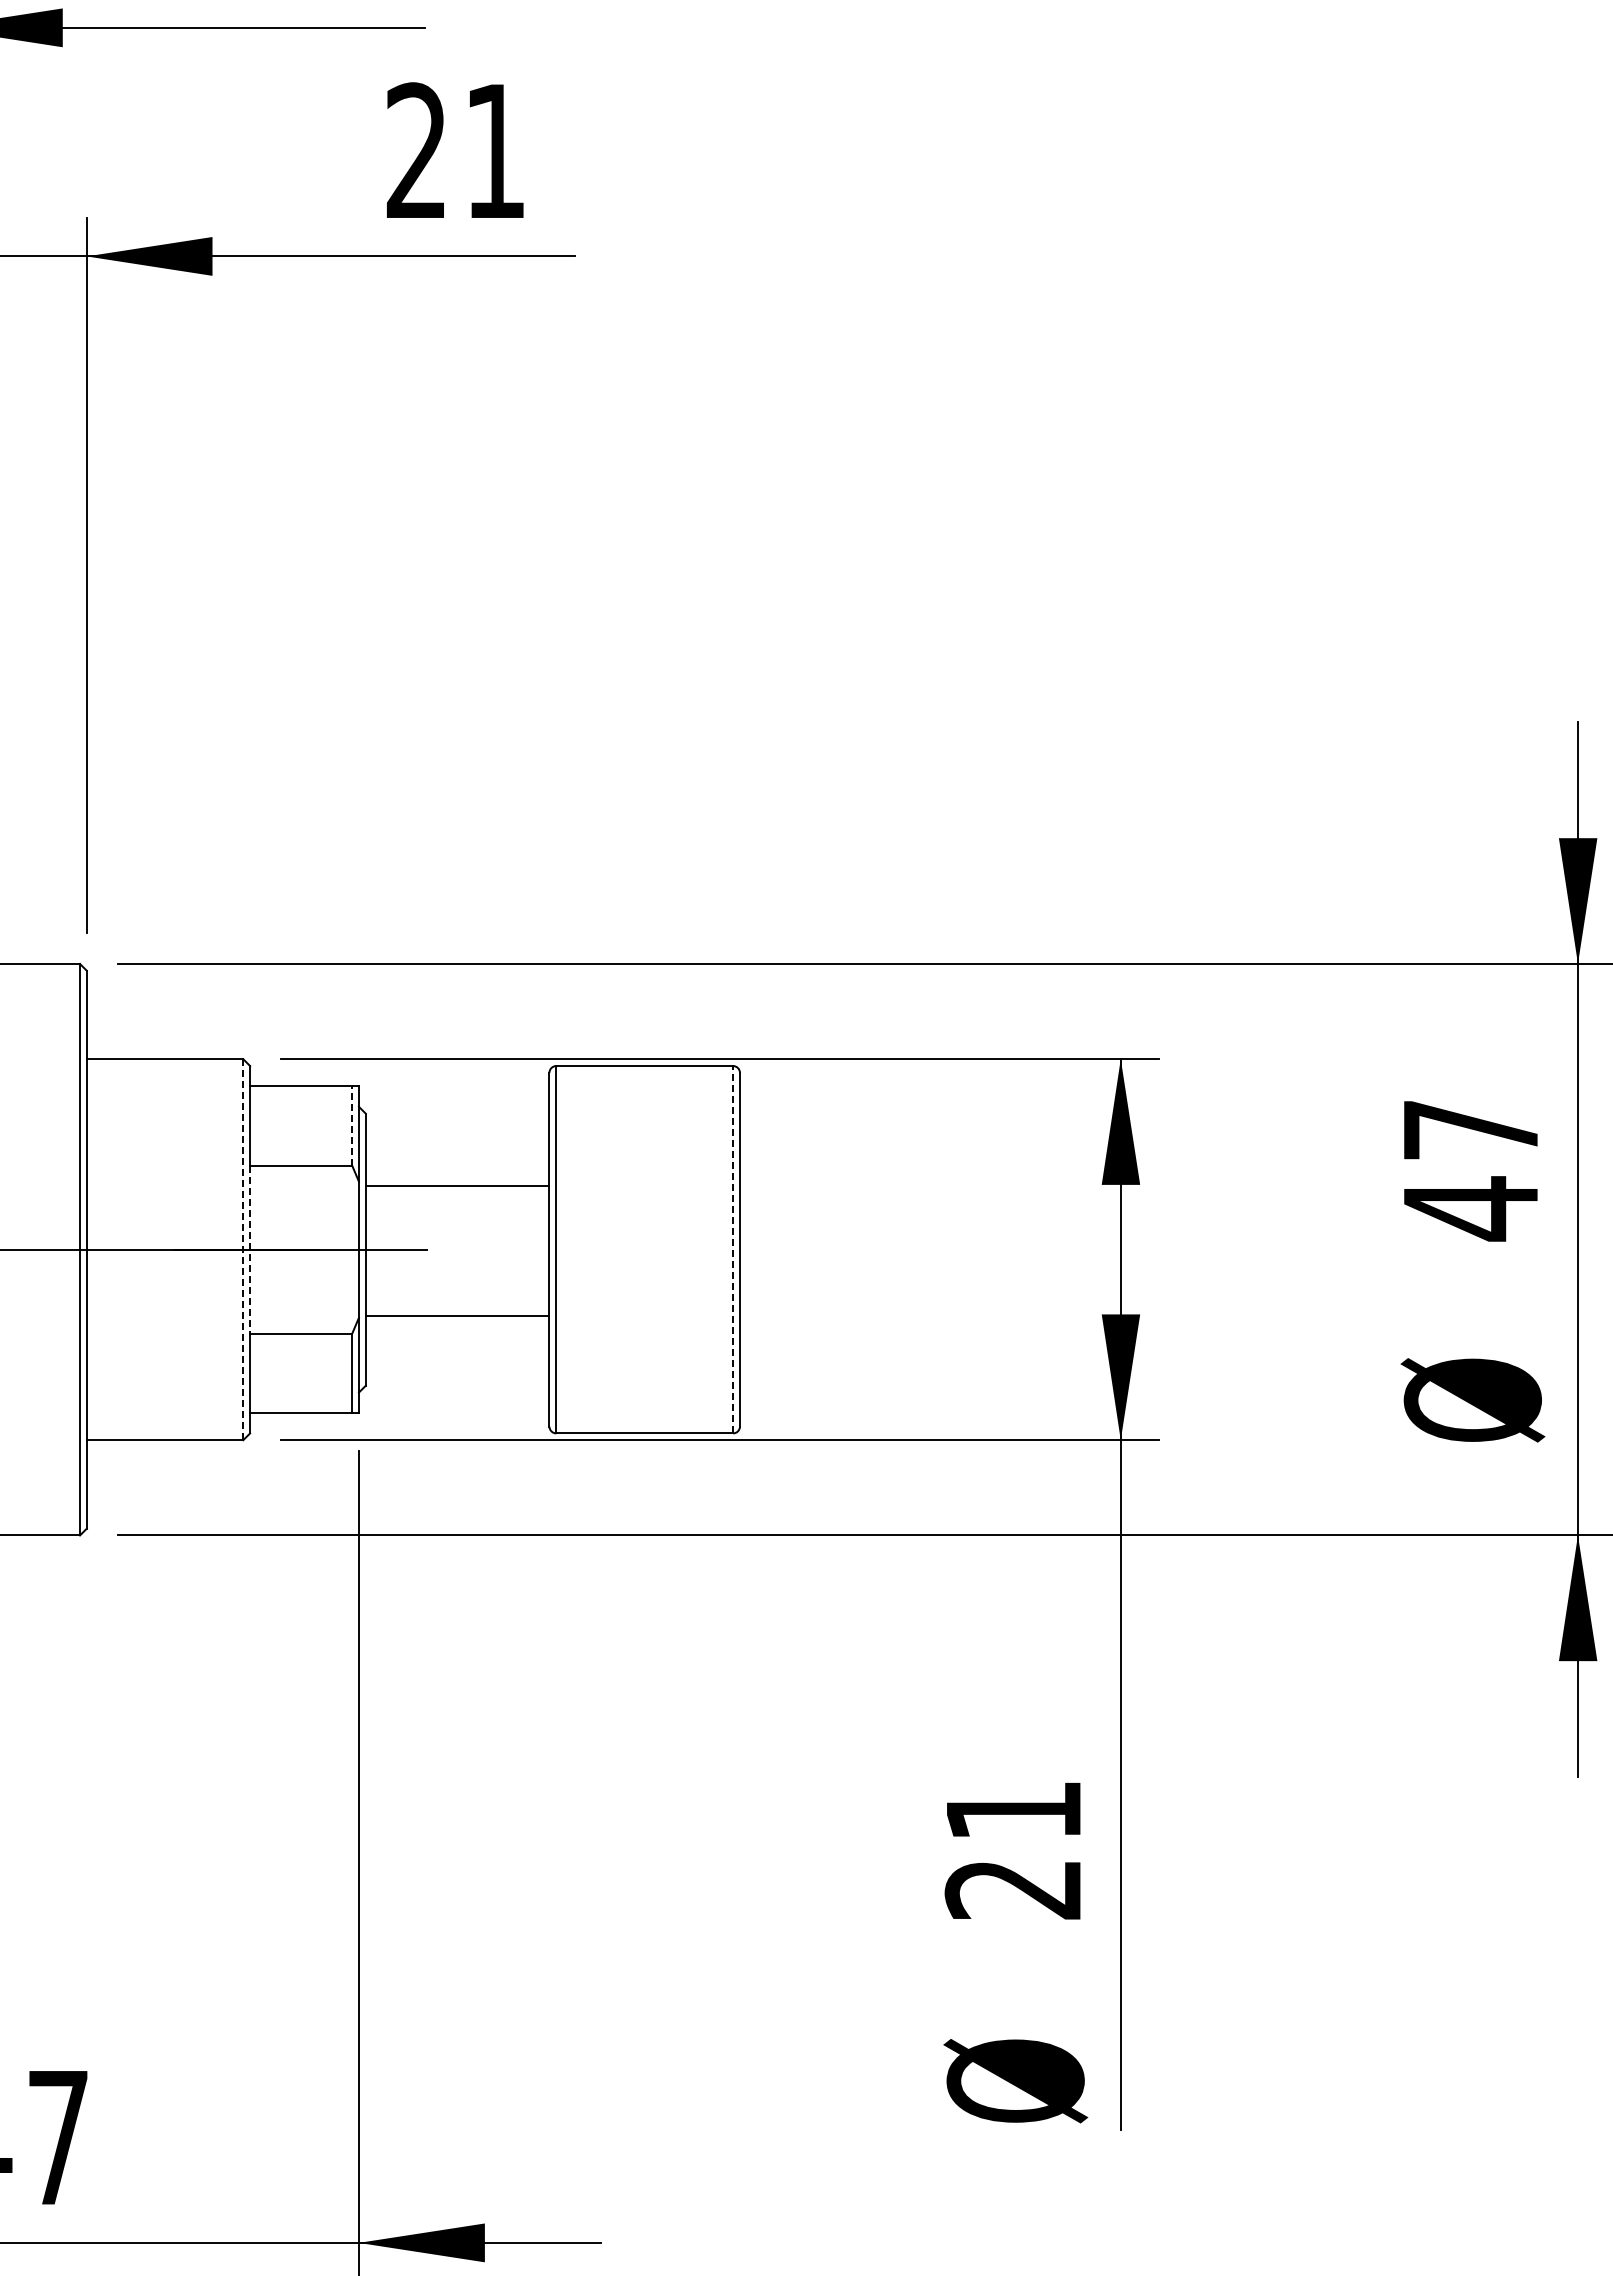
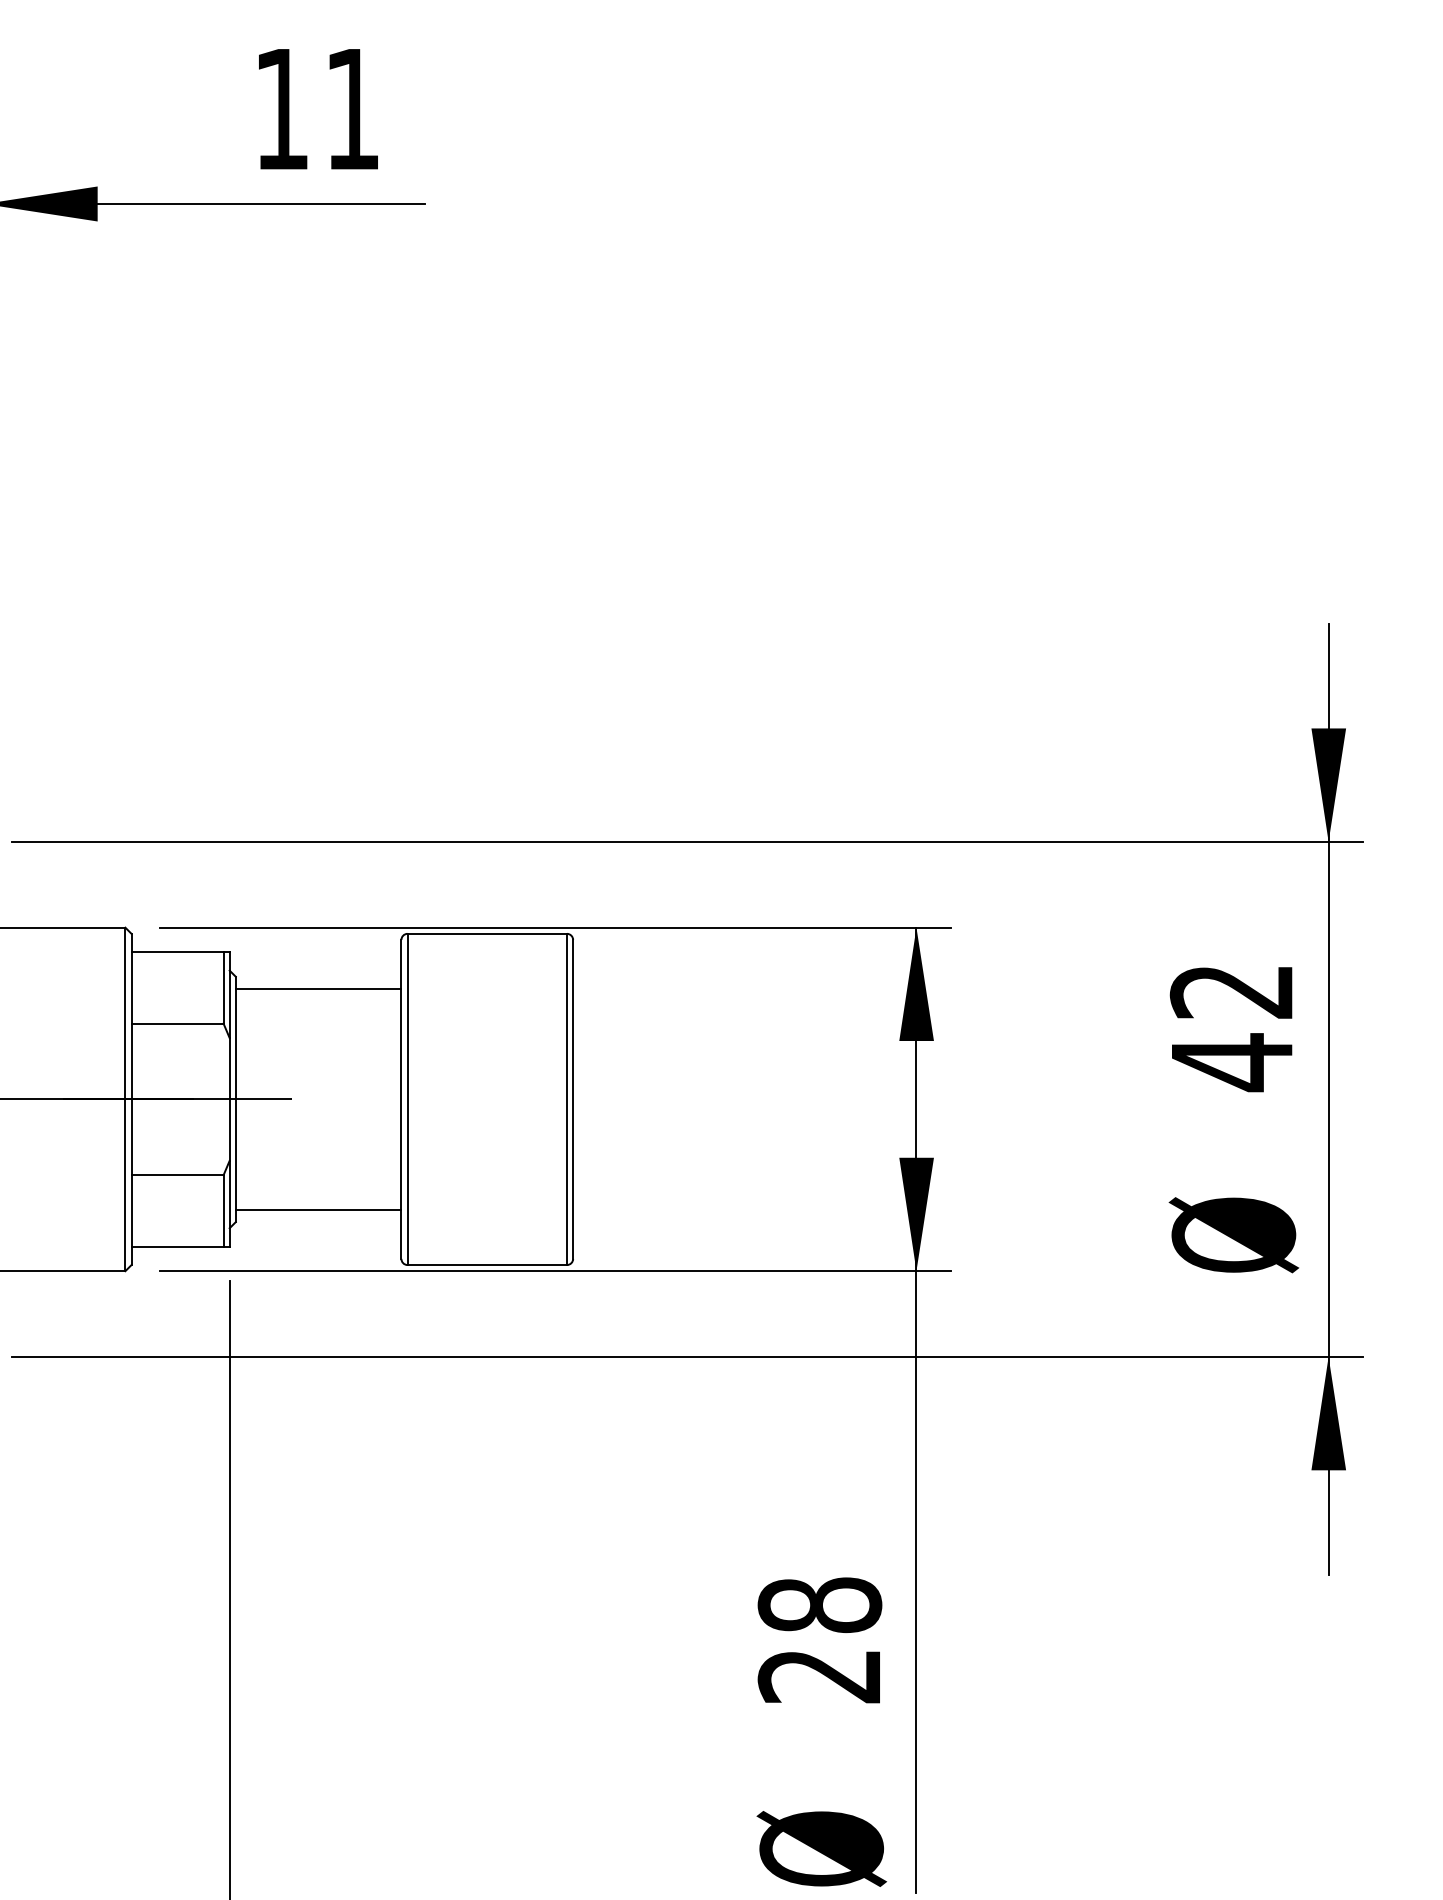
text: (415, 149) -> (280, 107), 21 -> 11
line: (352, 1126) -> (223, 988), dashed -> solid
text: (1469, 1130) -> (1230, 991), 47 -> 42
line: (457, 1186) -> (318, 989), moved
line: (243, 1249) -> (125, 1099), dashed -> solid
line: (733, 1249) -> (567, 1099), dashed -> solid
line: (250, 1250) -> (131, 1100), dashed -> solid
line: (457, 1316) -> (318, 1210), moved
text: (1013, 1810) -> (819, 1604), 21 -> 28

